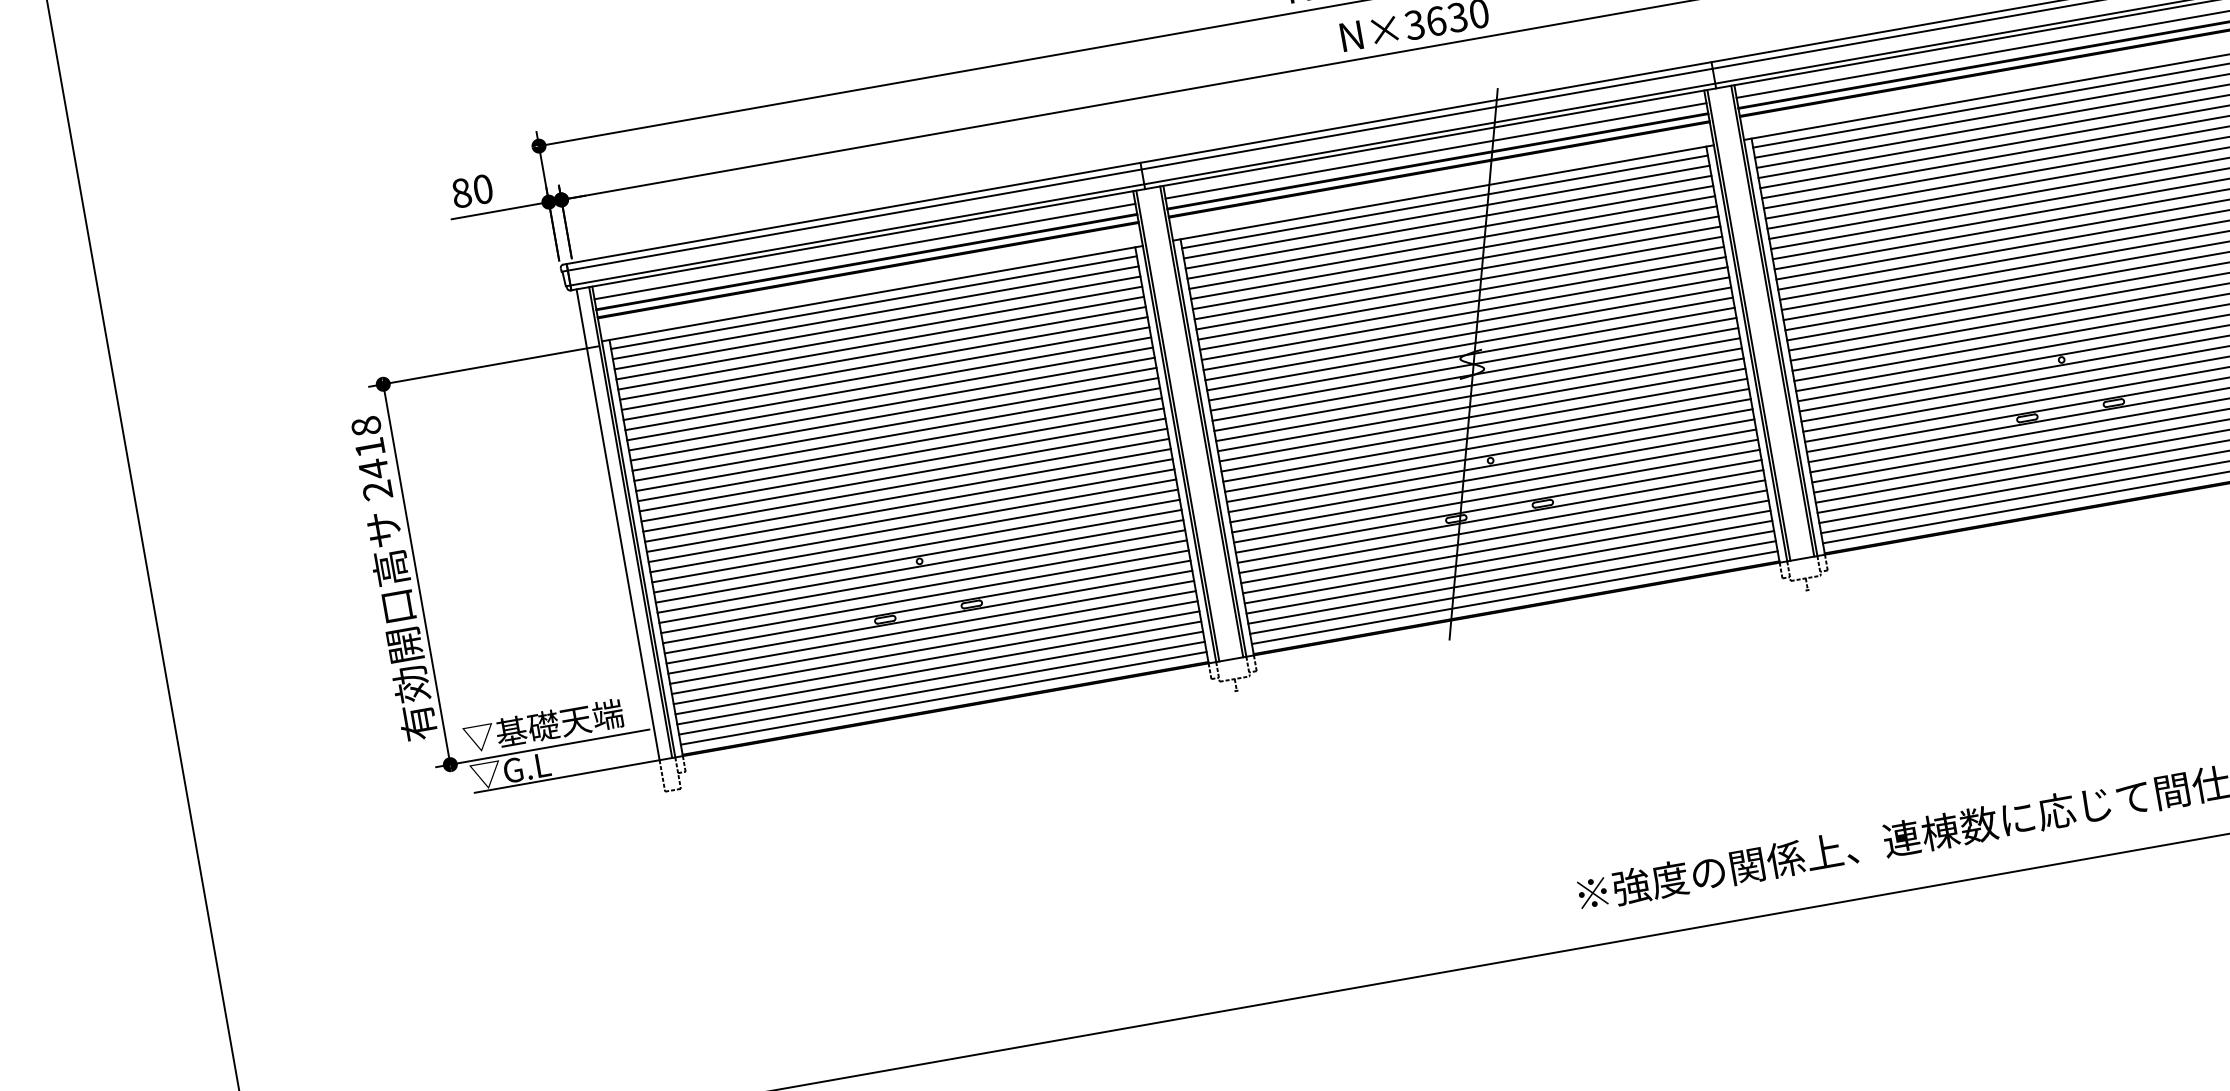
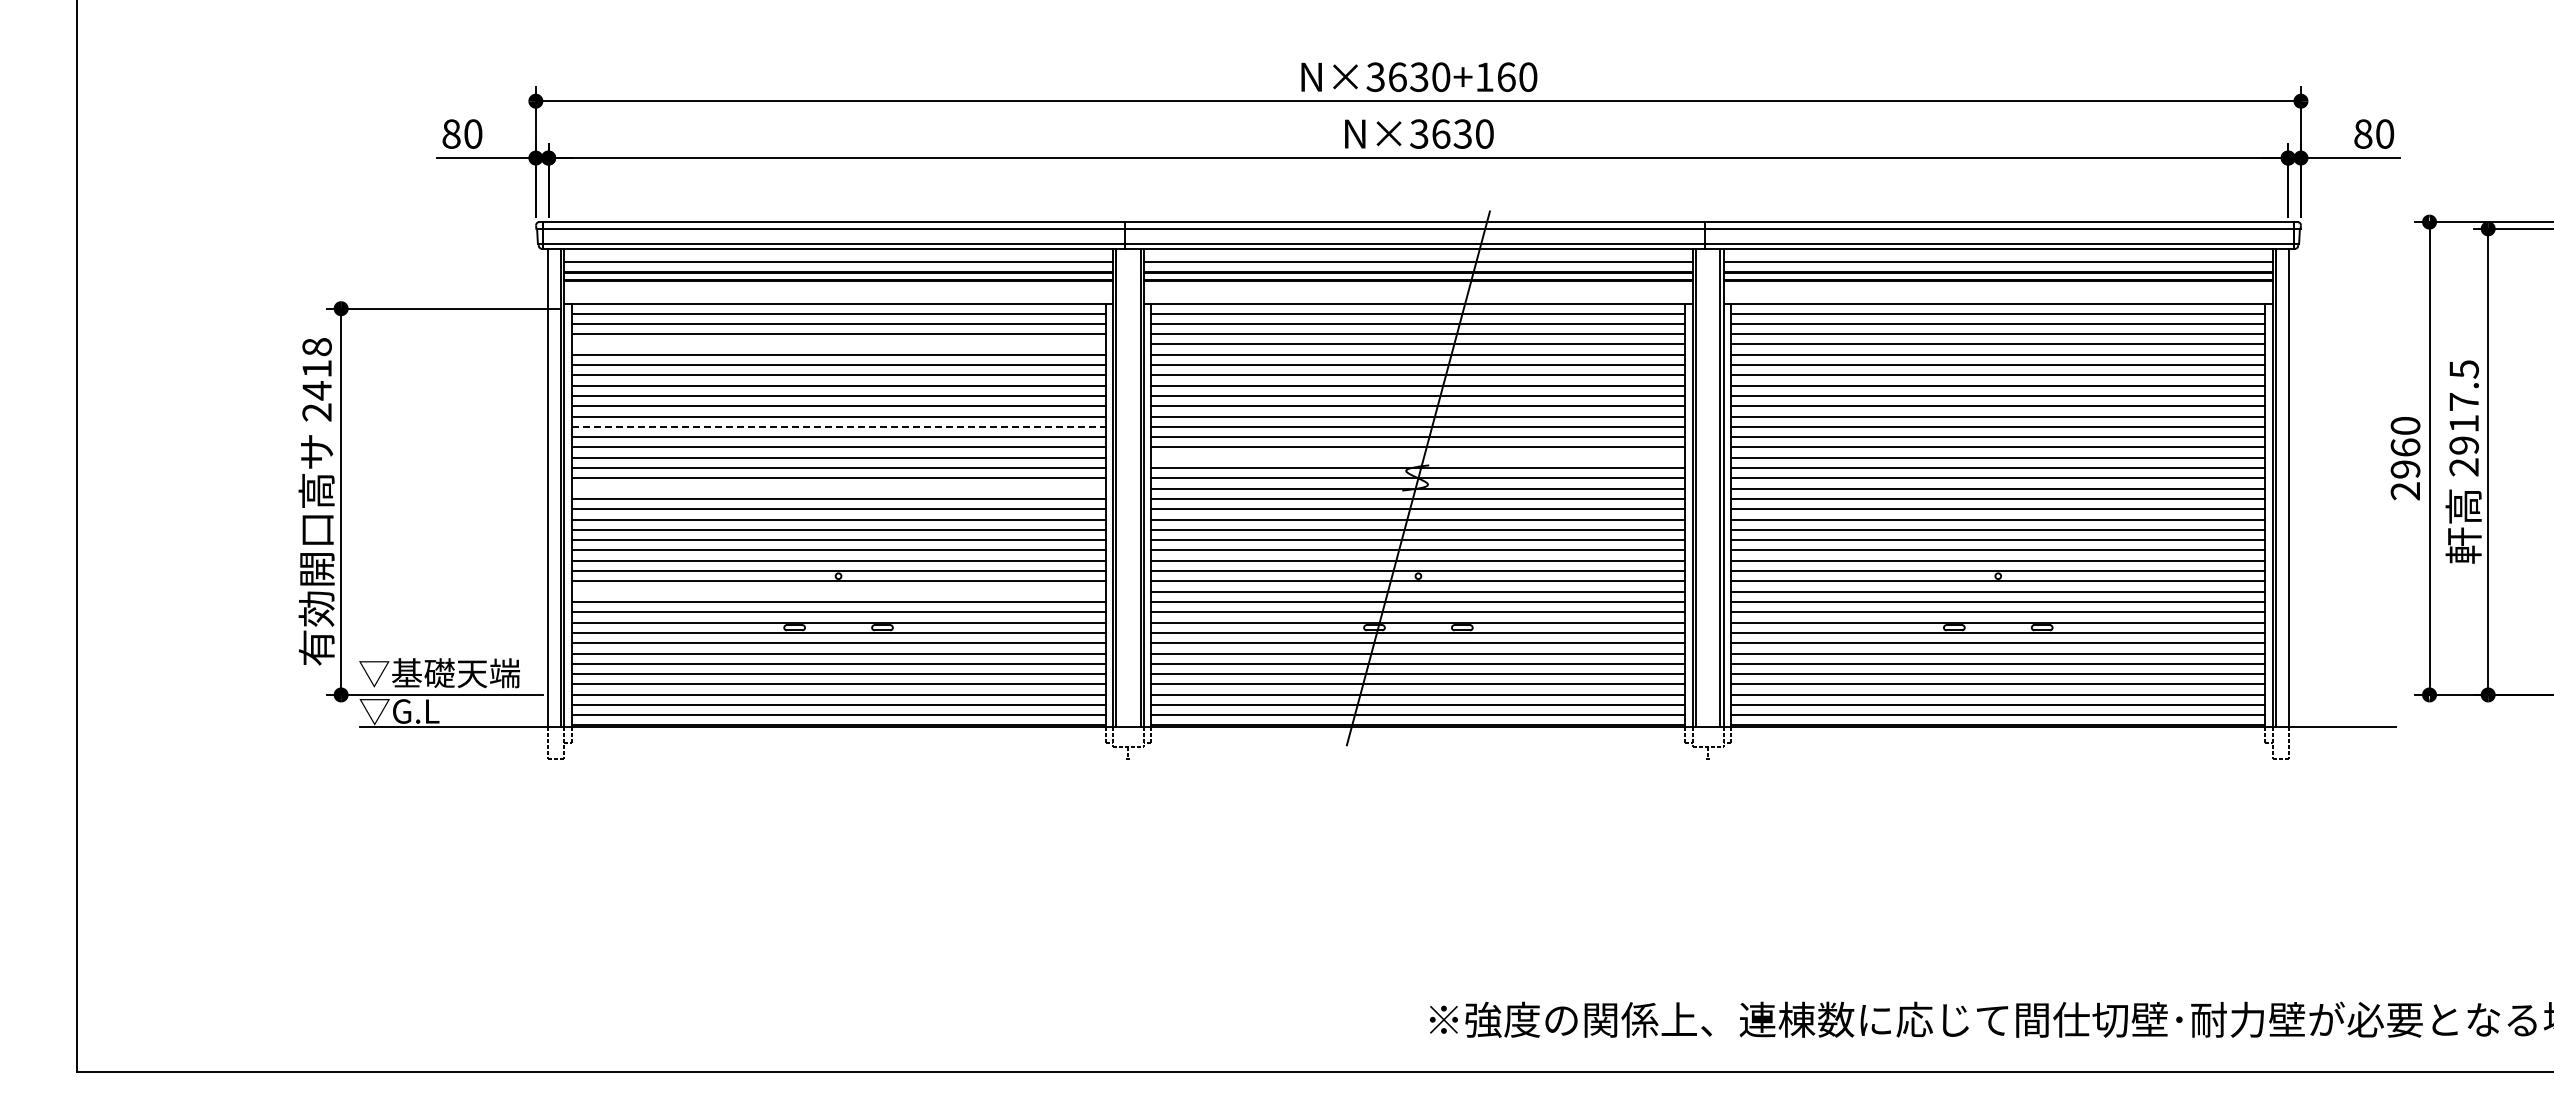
line: (879, 333) -> (838, 344), removed
line: (1470, 343) -> (1418, 457), removed
line: (893, 413) -> (838, 426), solid -> dashed
line: (904, 474) -> (838, 488), removed
line: (922, 576) -> (838, 591), removed

